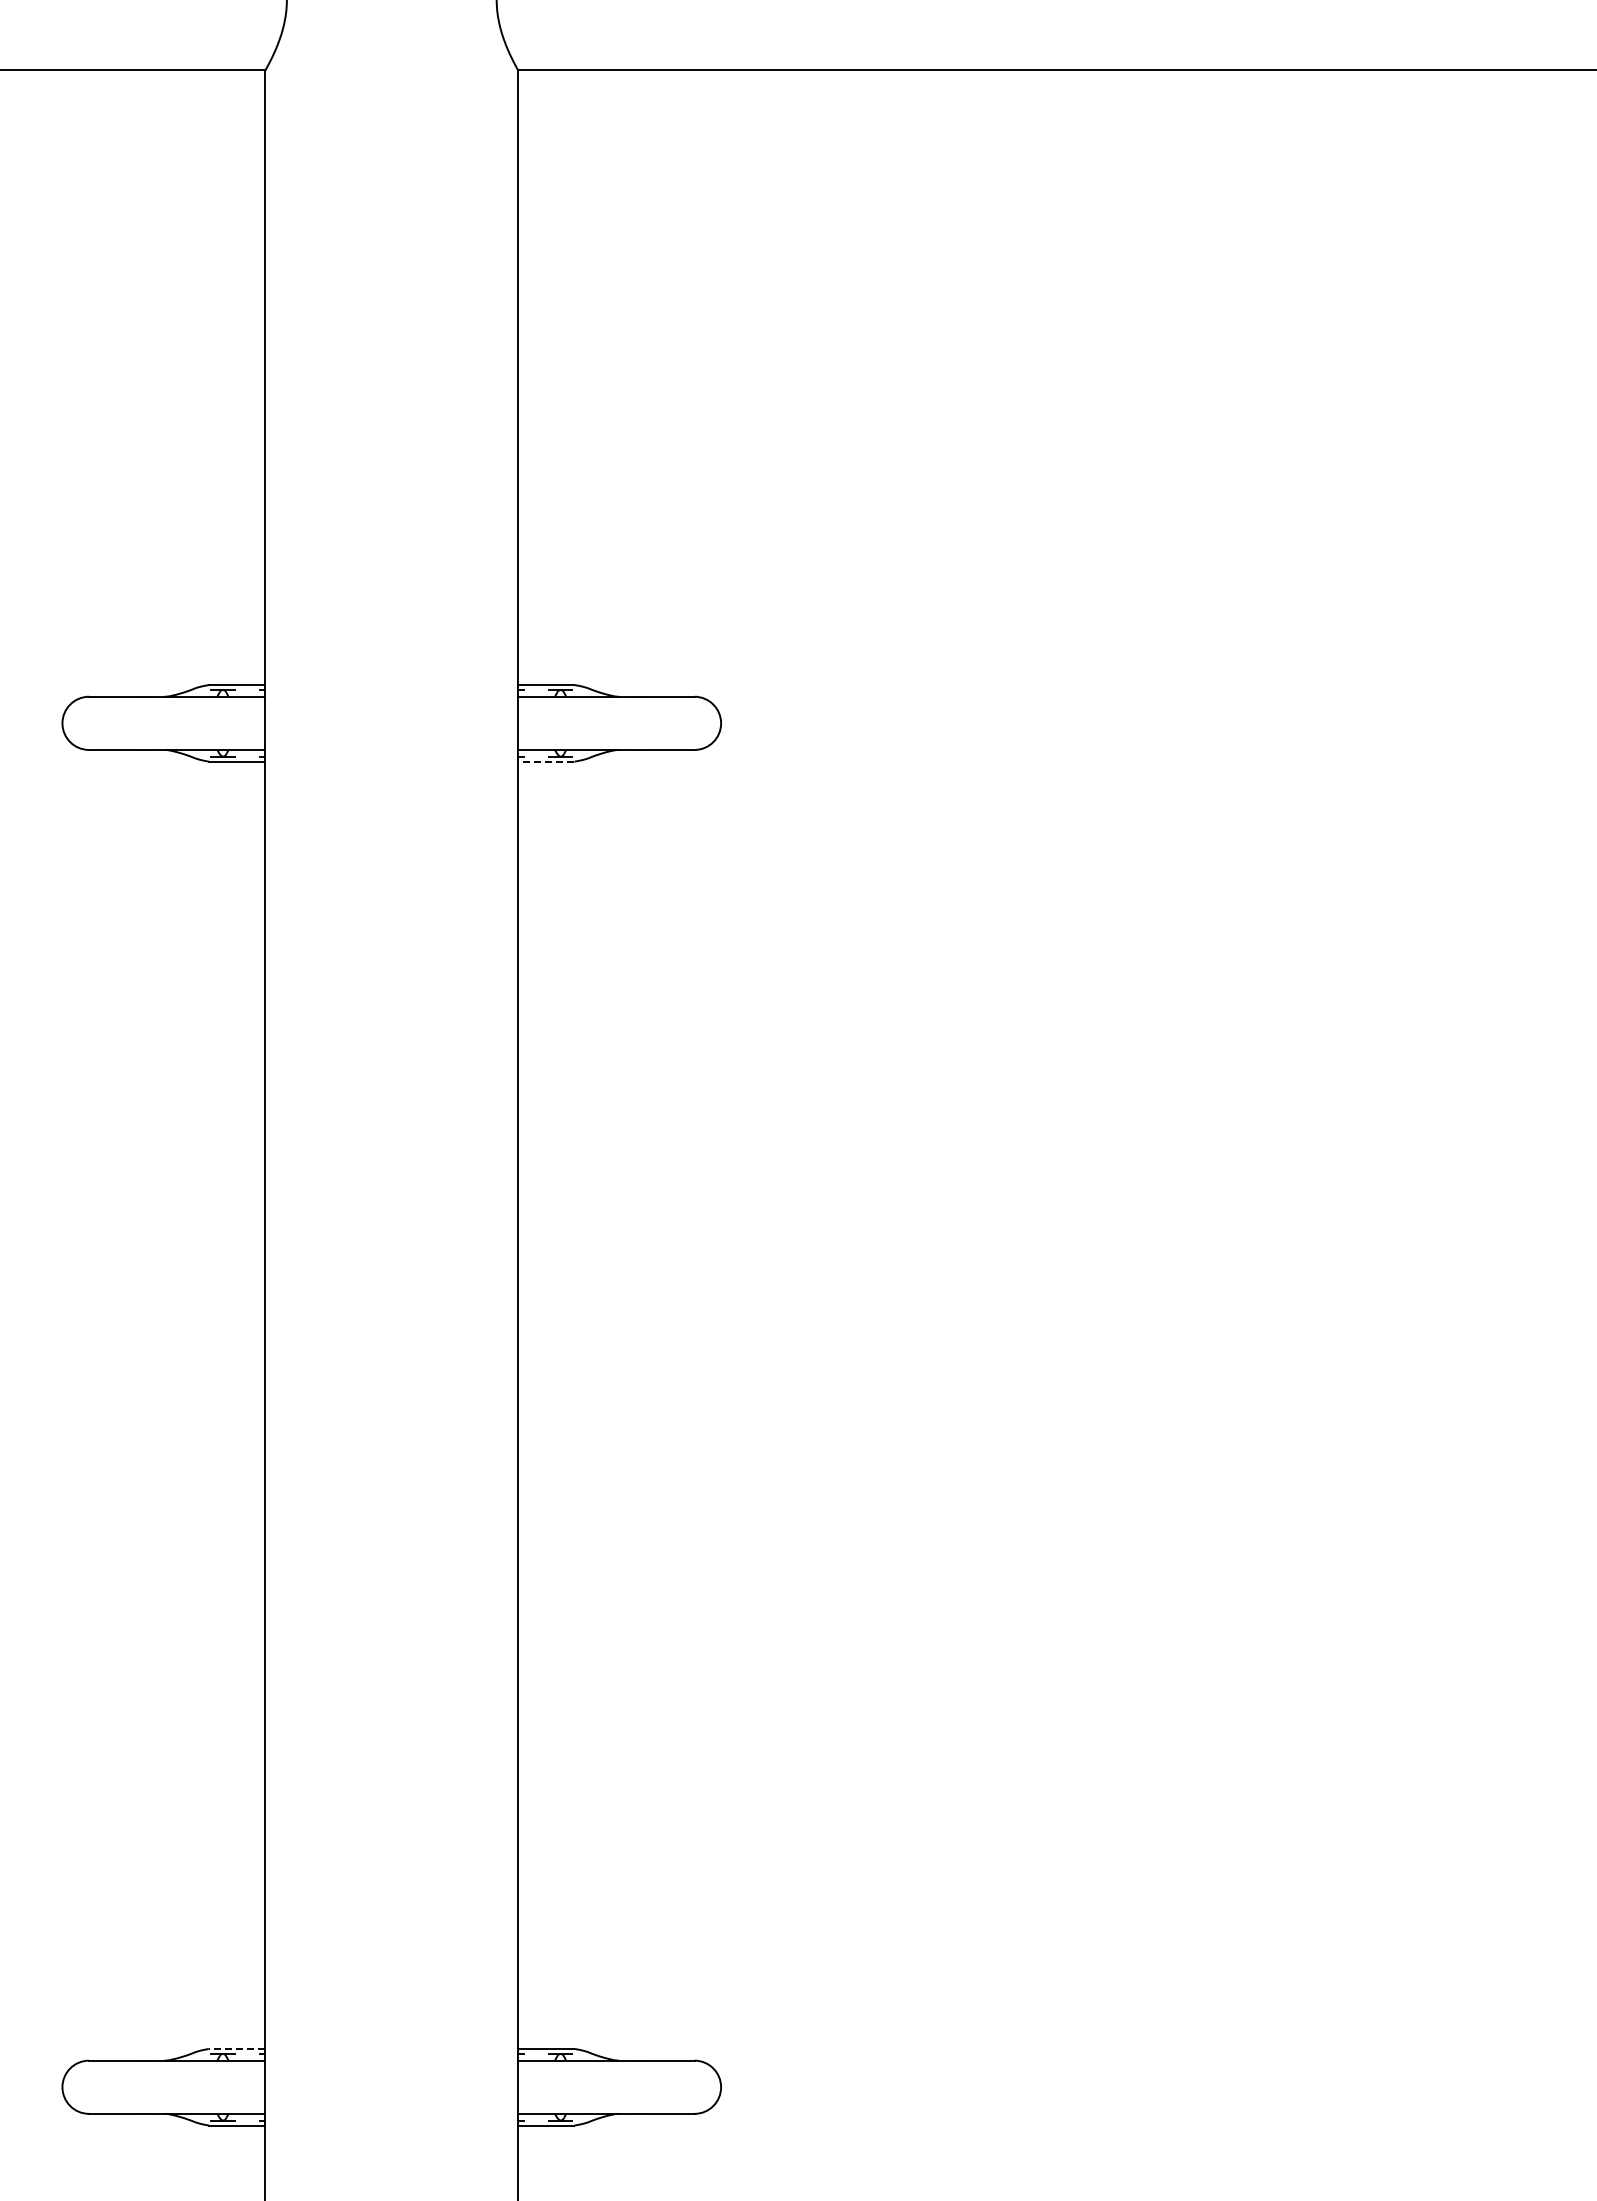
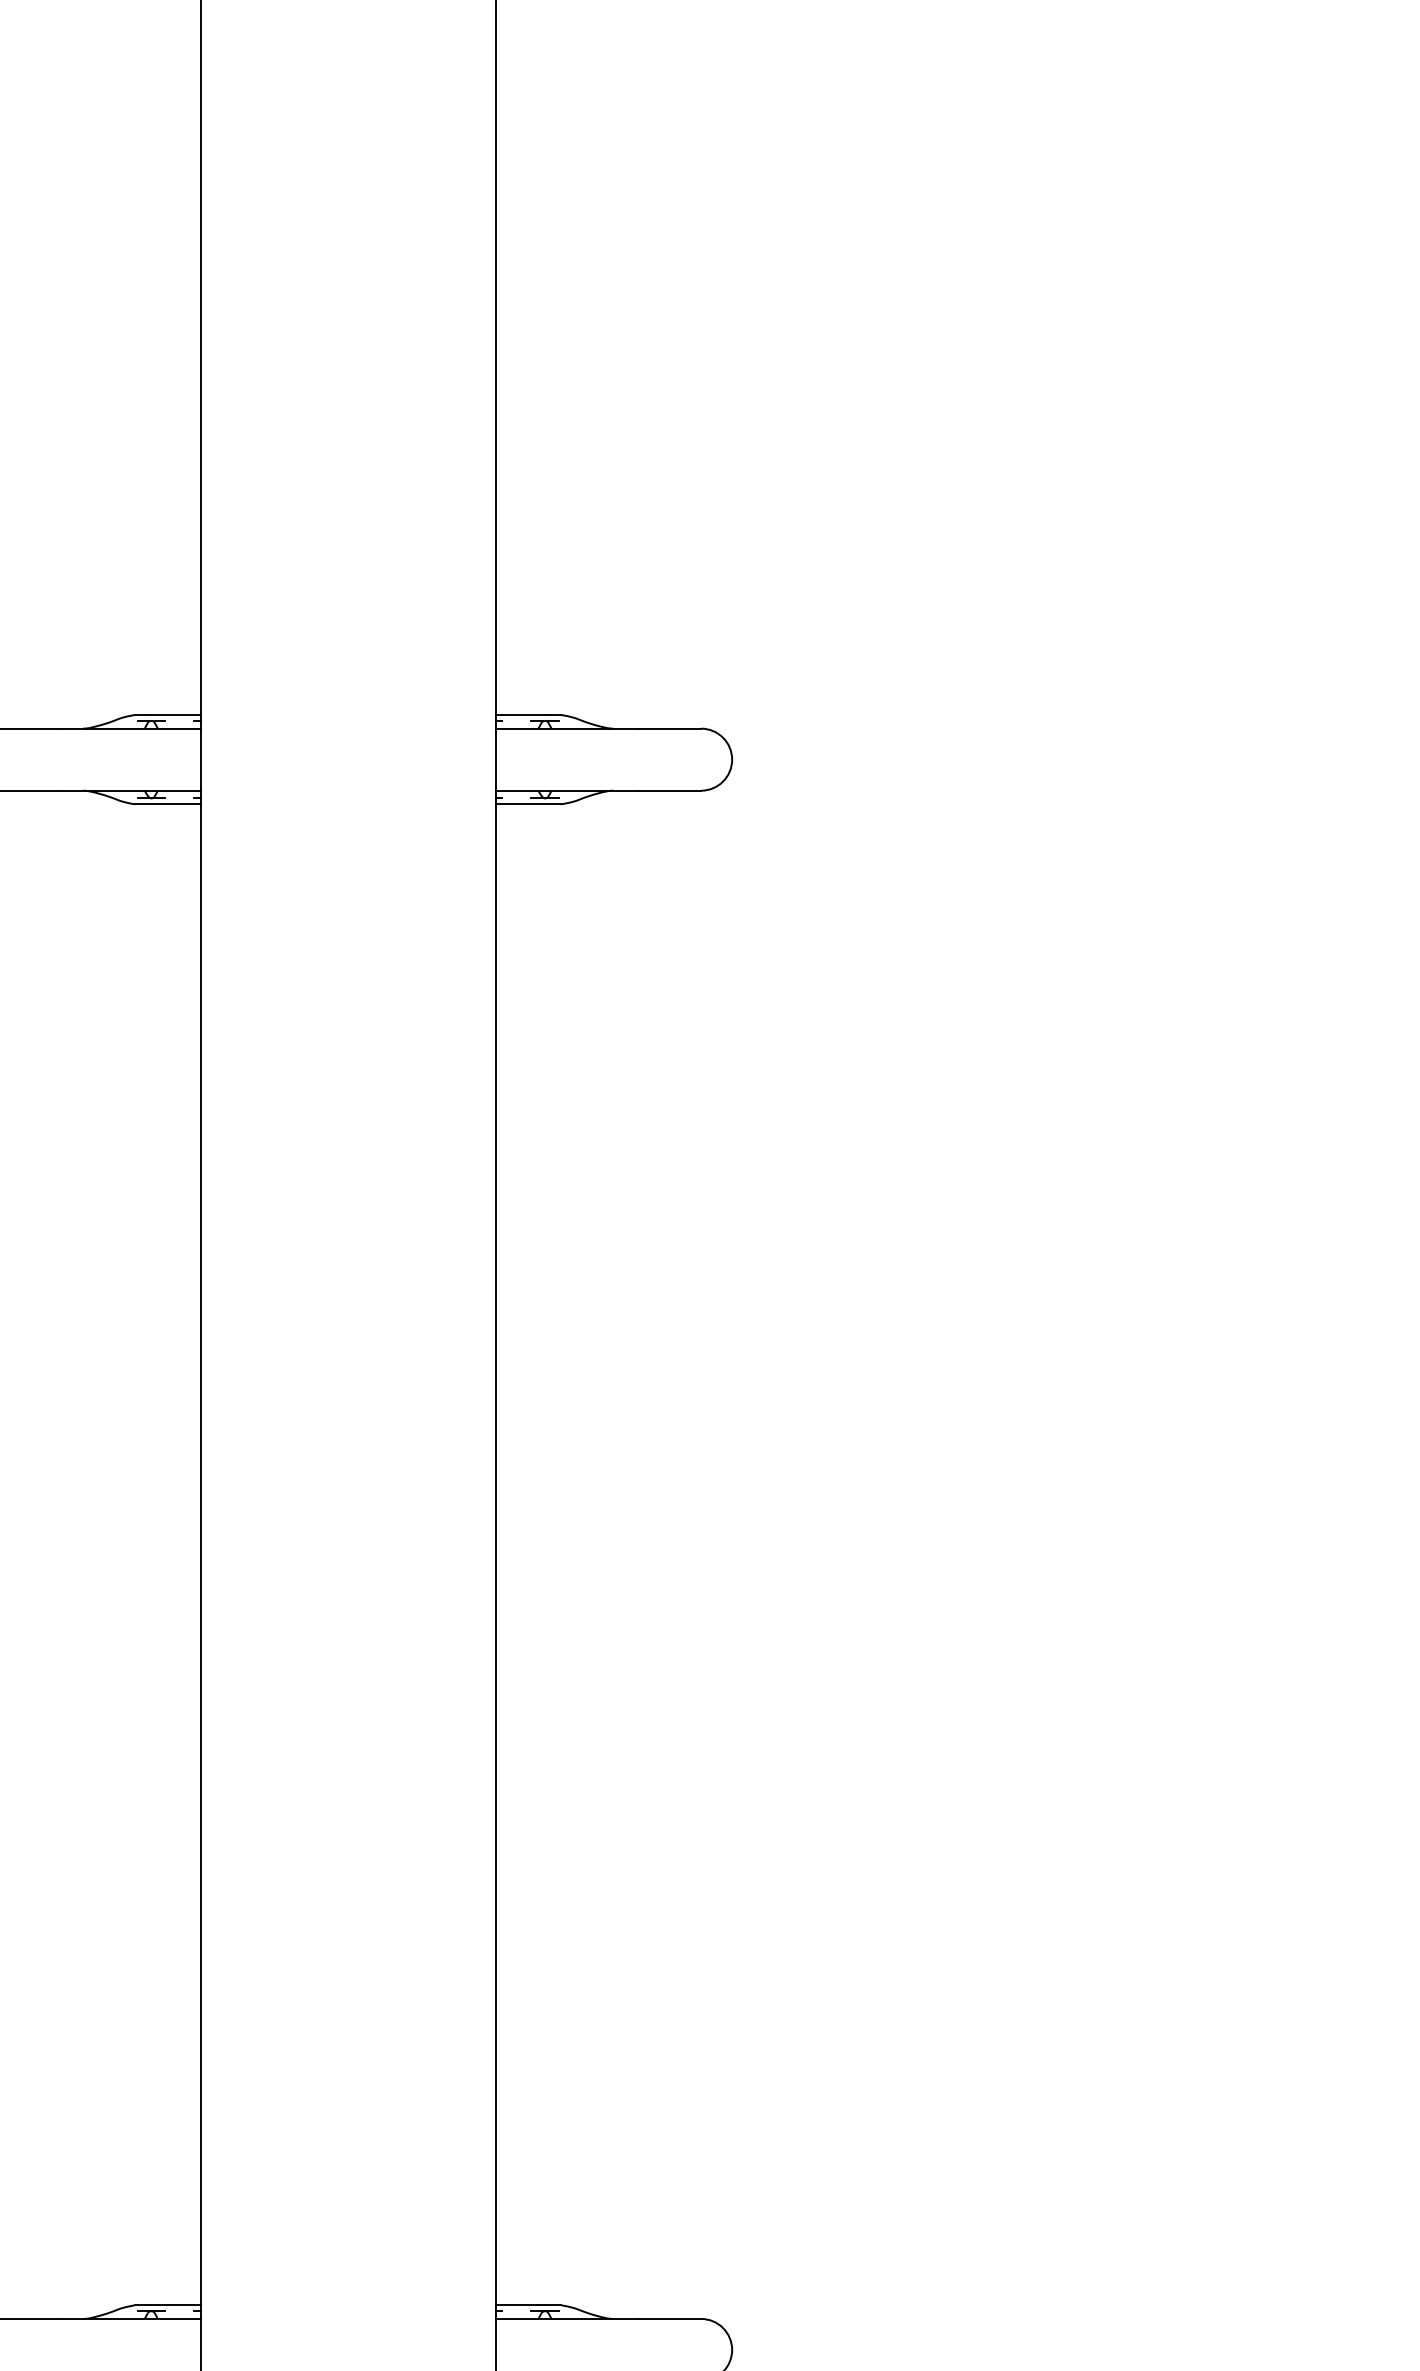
line: (545, 761) -> (527, 804), dashed -> solid
line: (236, 2049) -> (167, 2305), dashed -> solid

